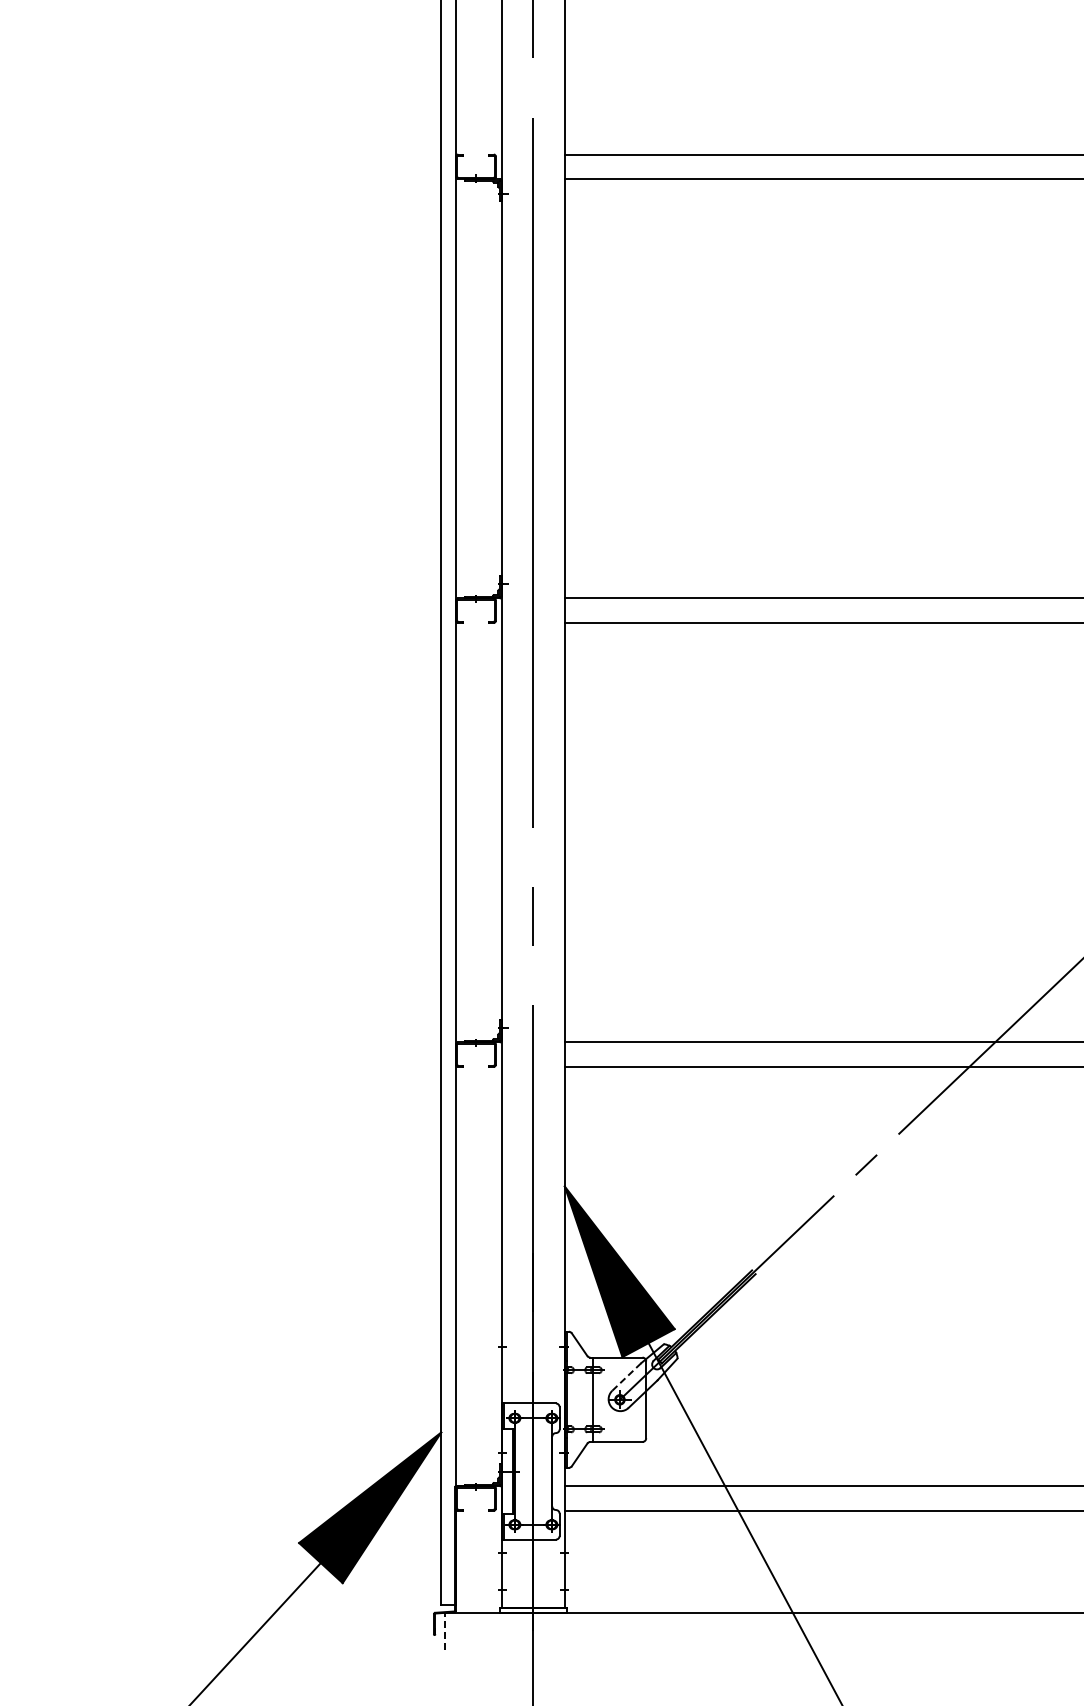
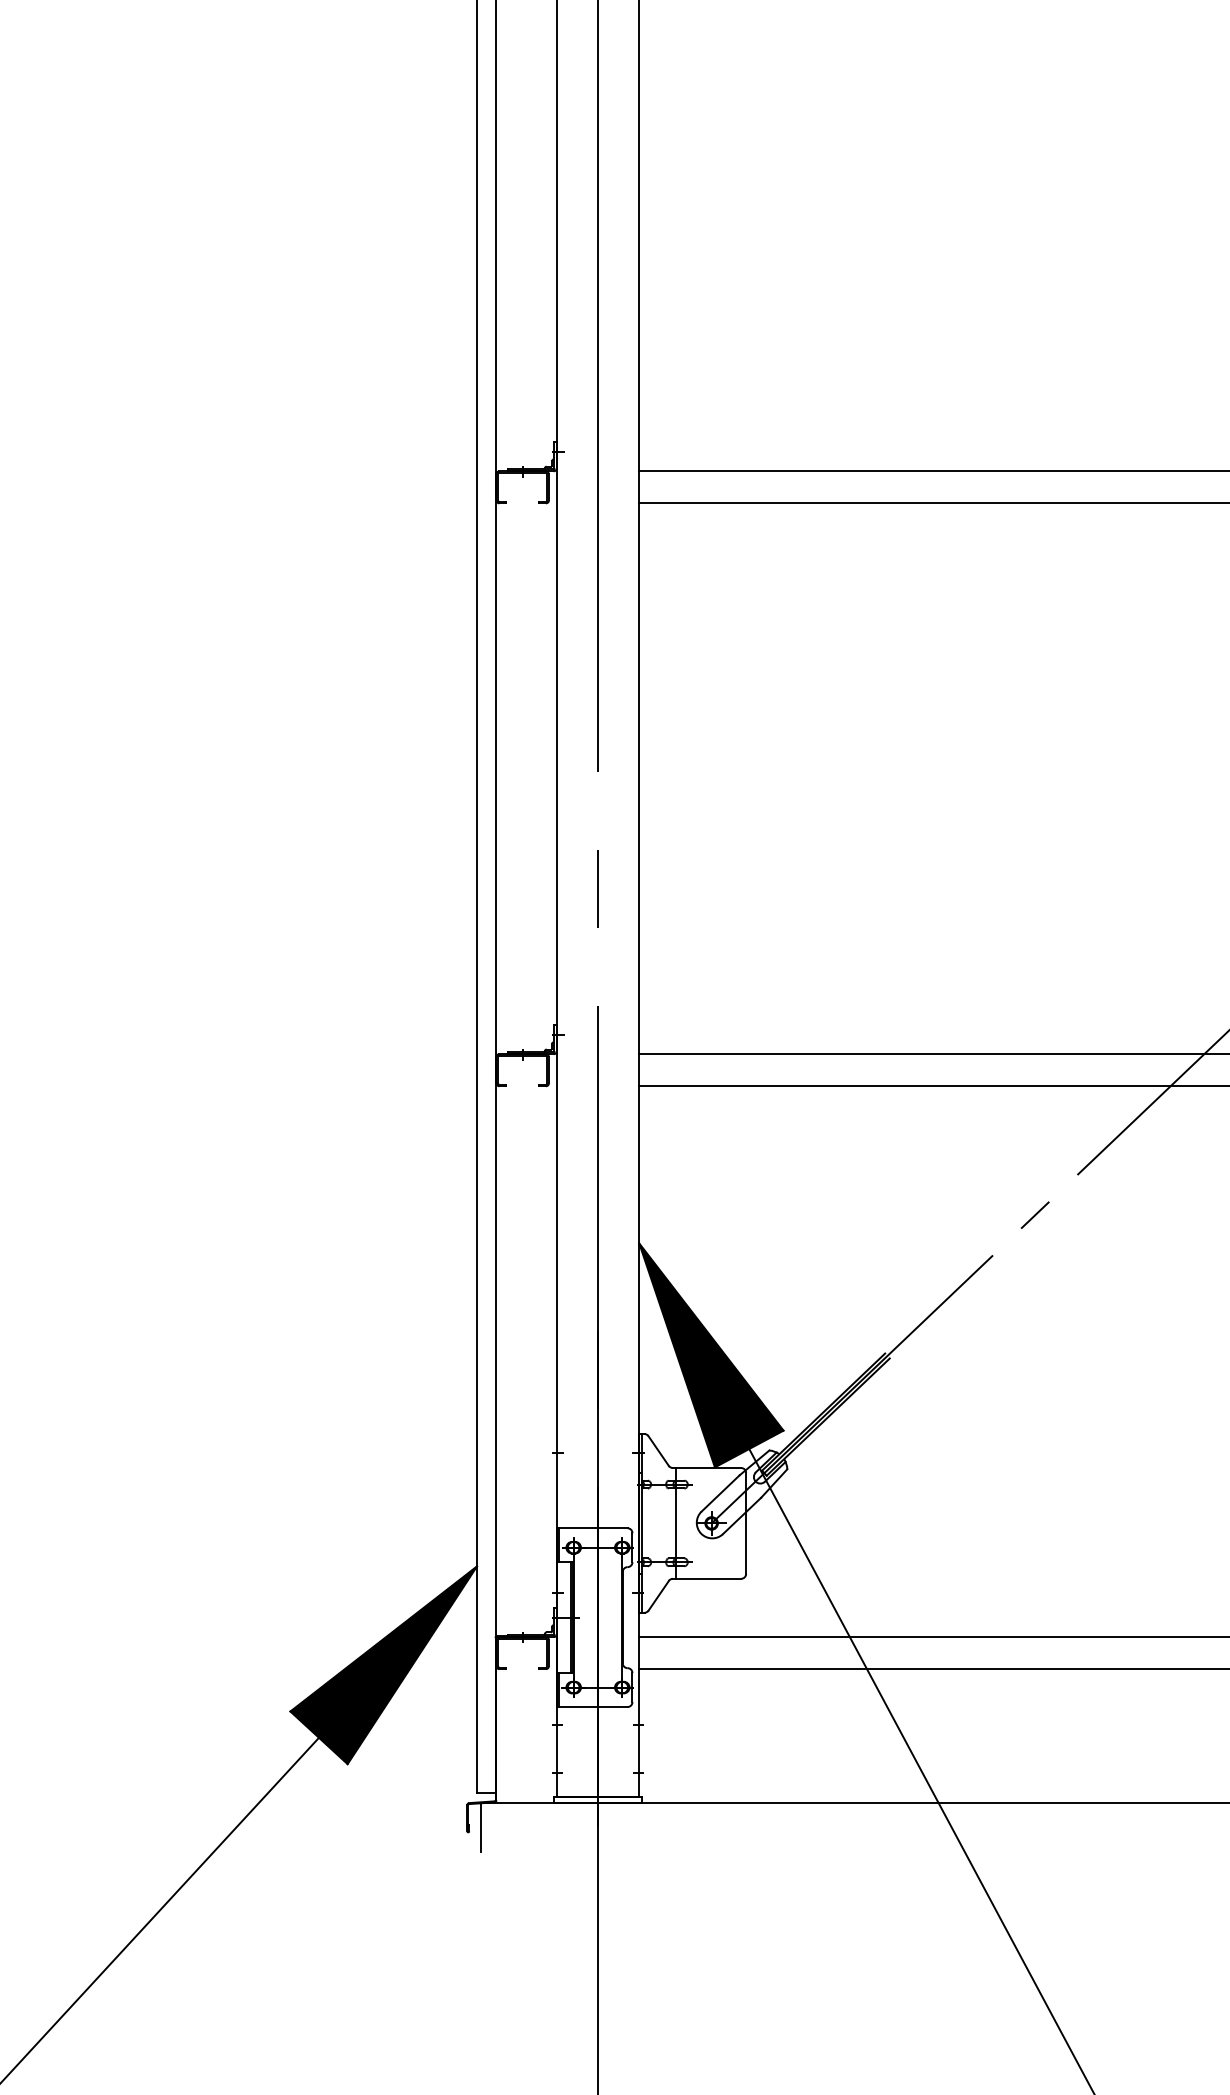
line: (626, 1376) -> (720, 1492), dashed -> solid
line: (444, 1630) -> (481, 1826), dashed -> solid

